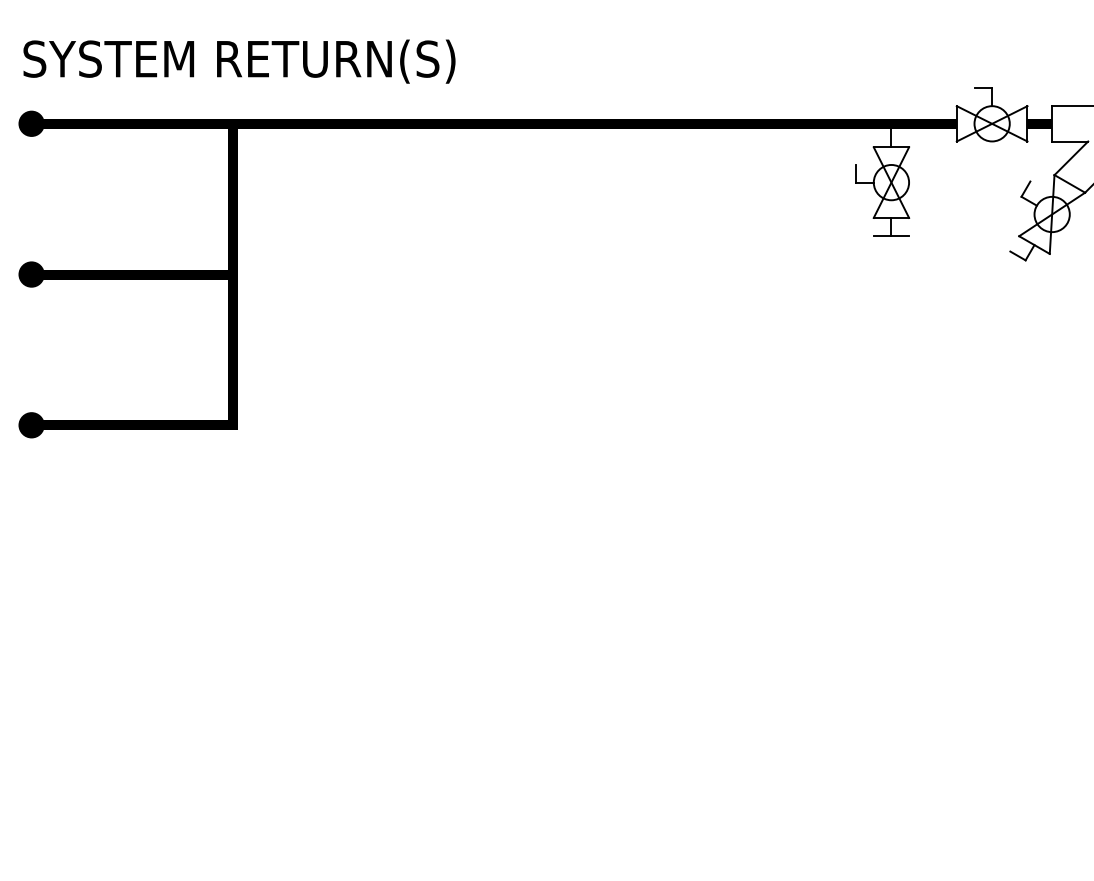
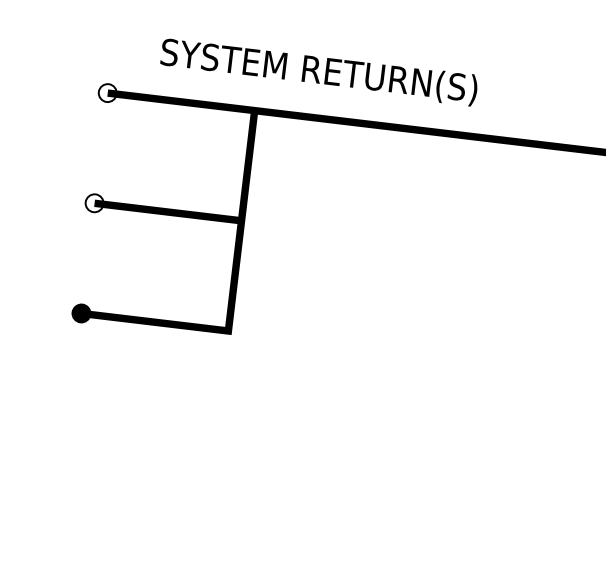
text: (239, 61) -> (319, 72), moved
fill: (31, 123) -> (107, 92), removed
fill: (31, 274) -> (94, 203), removed

